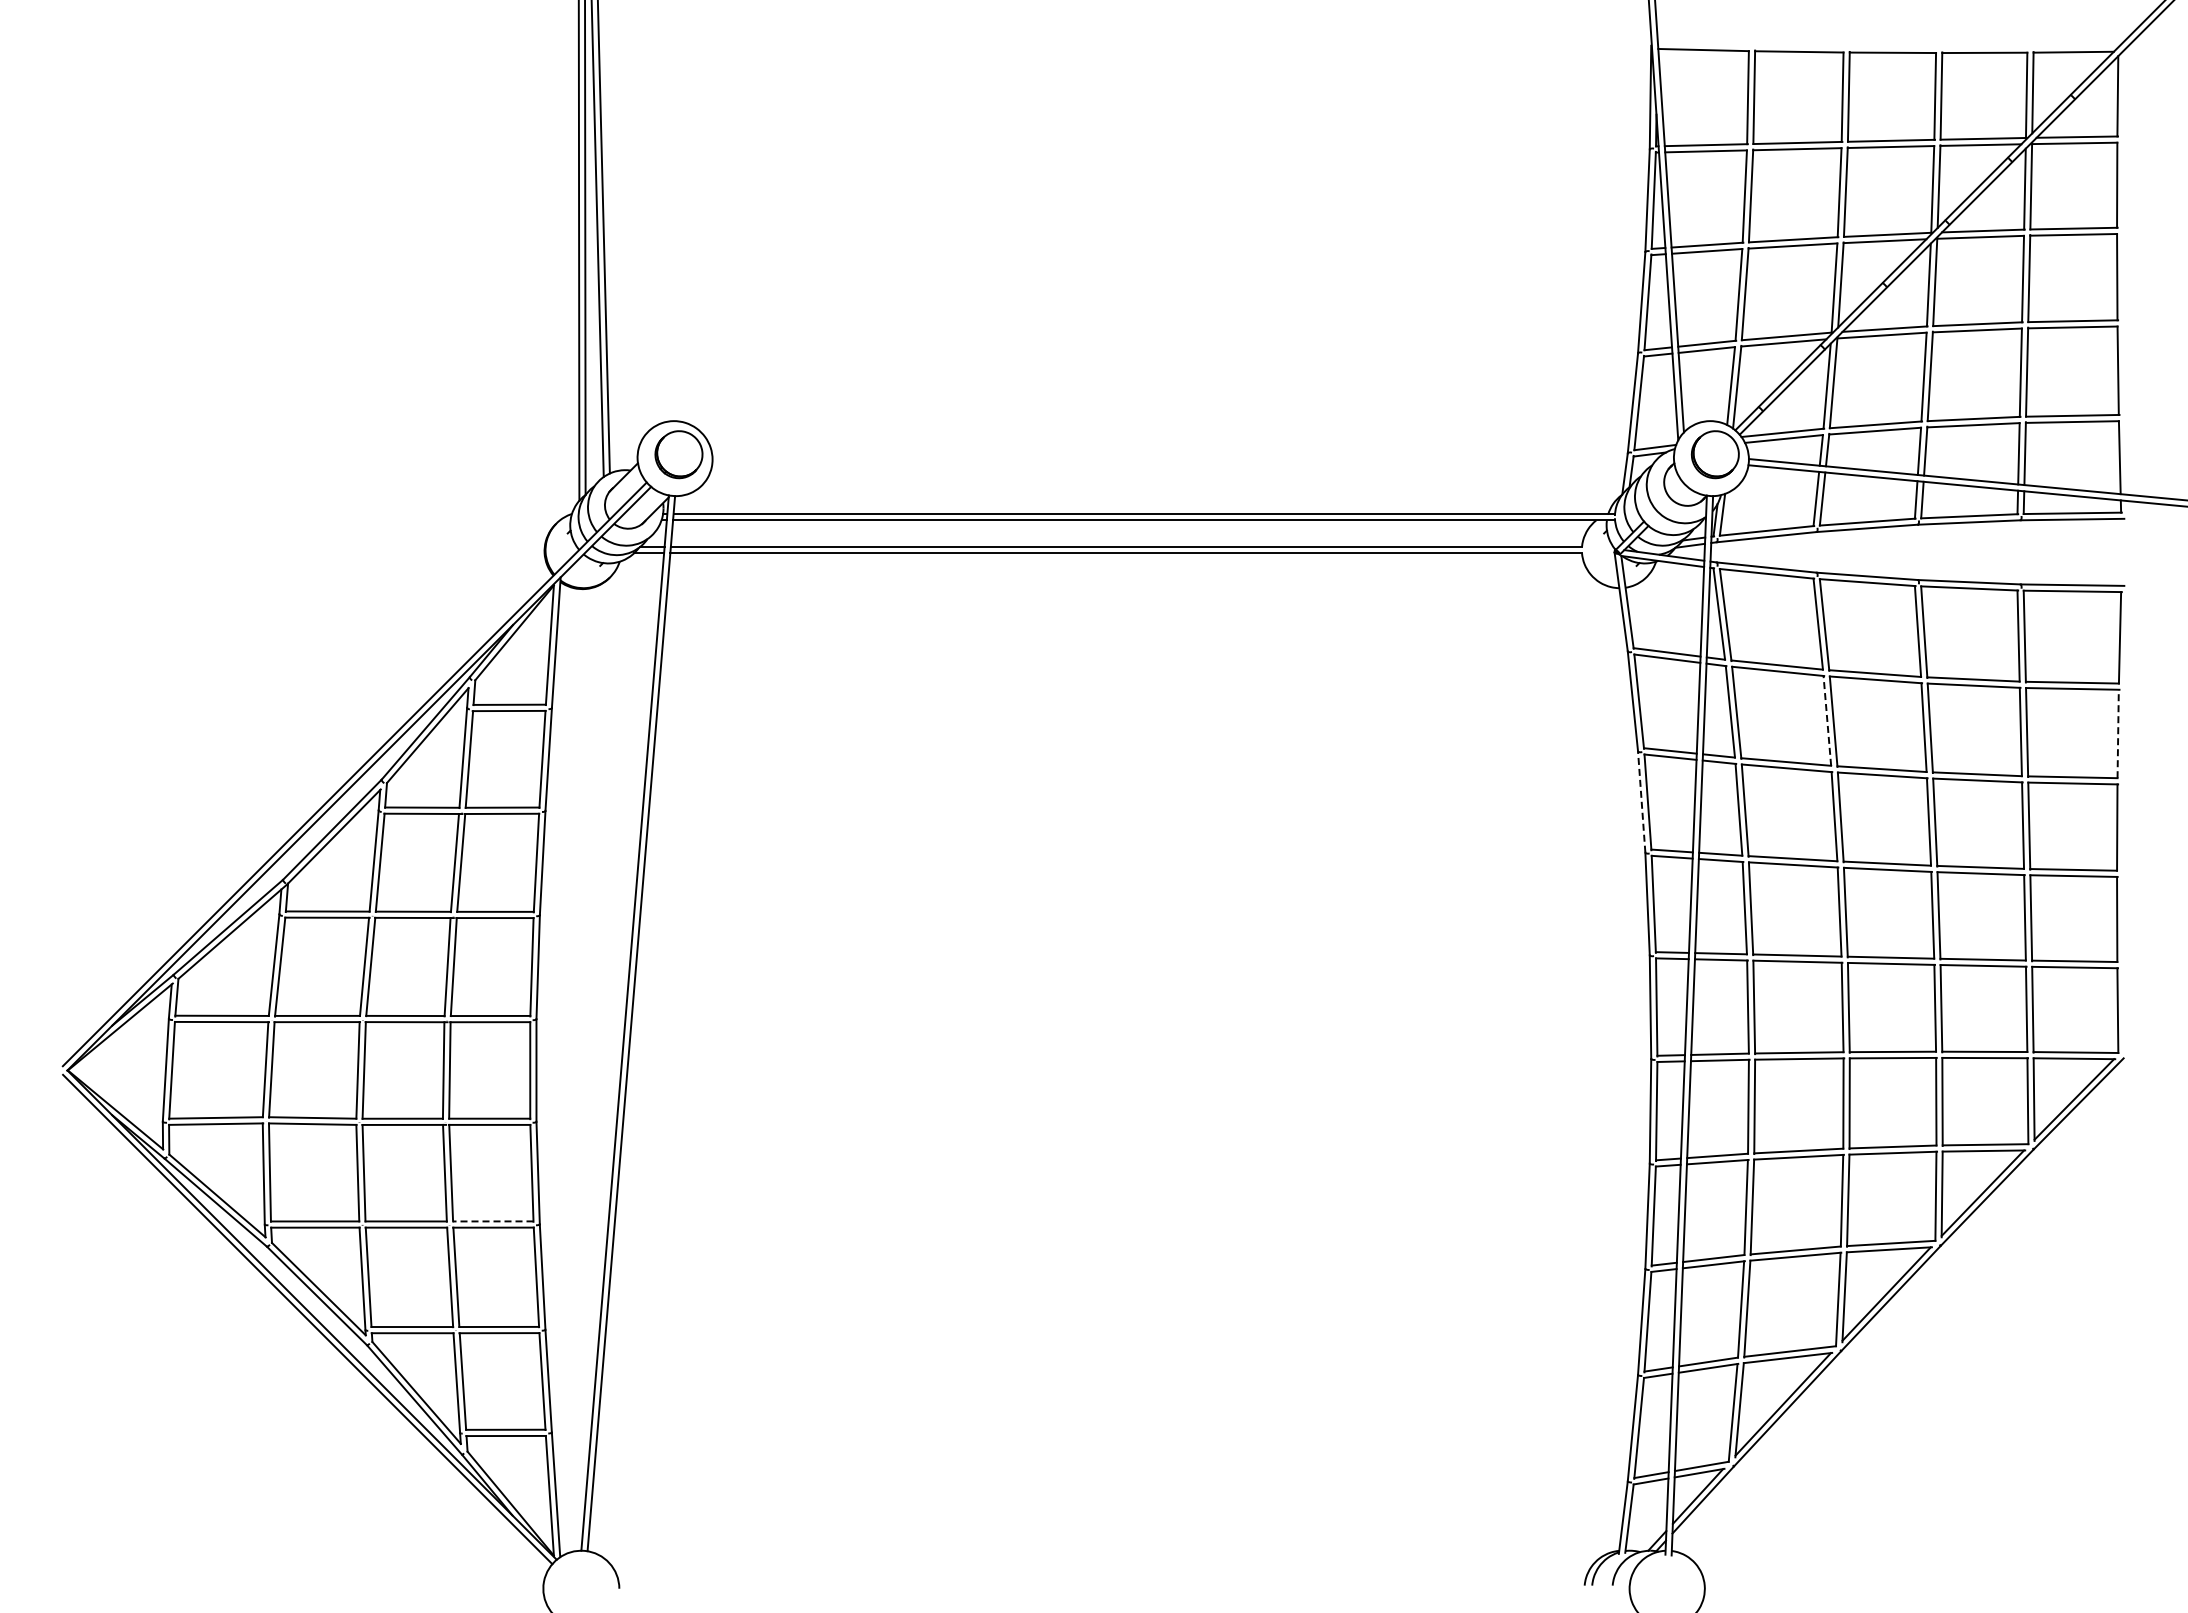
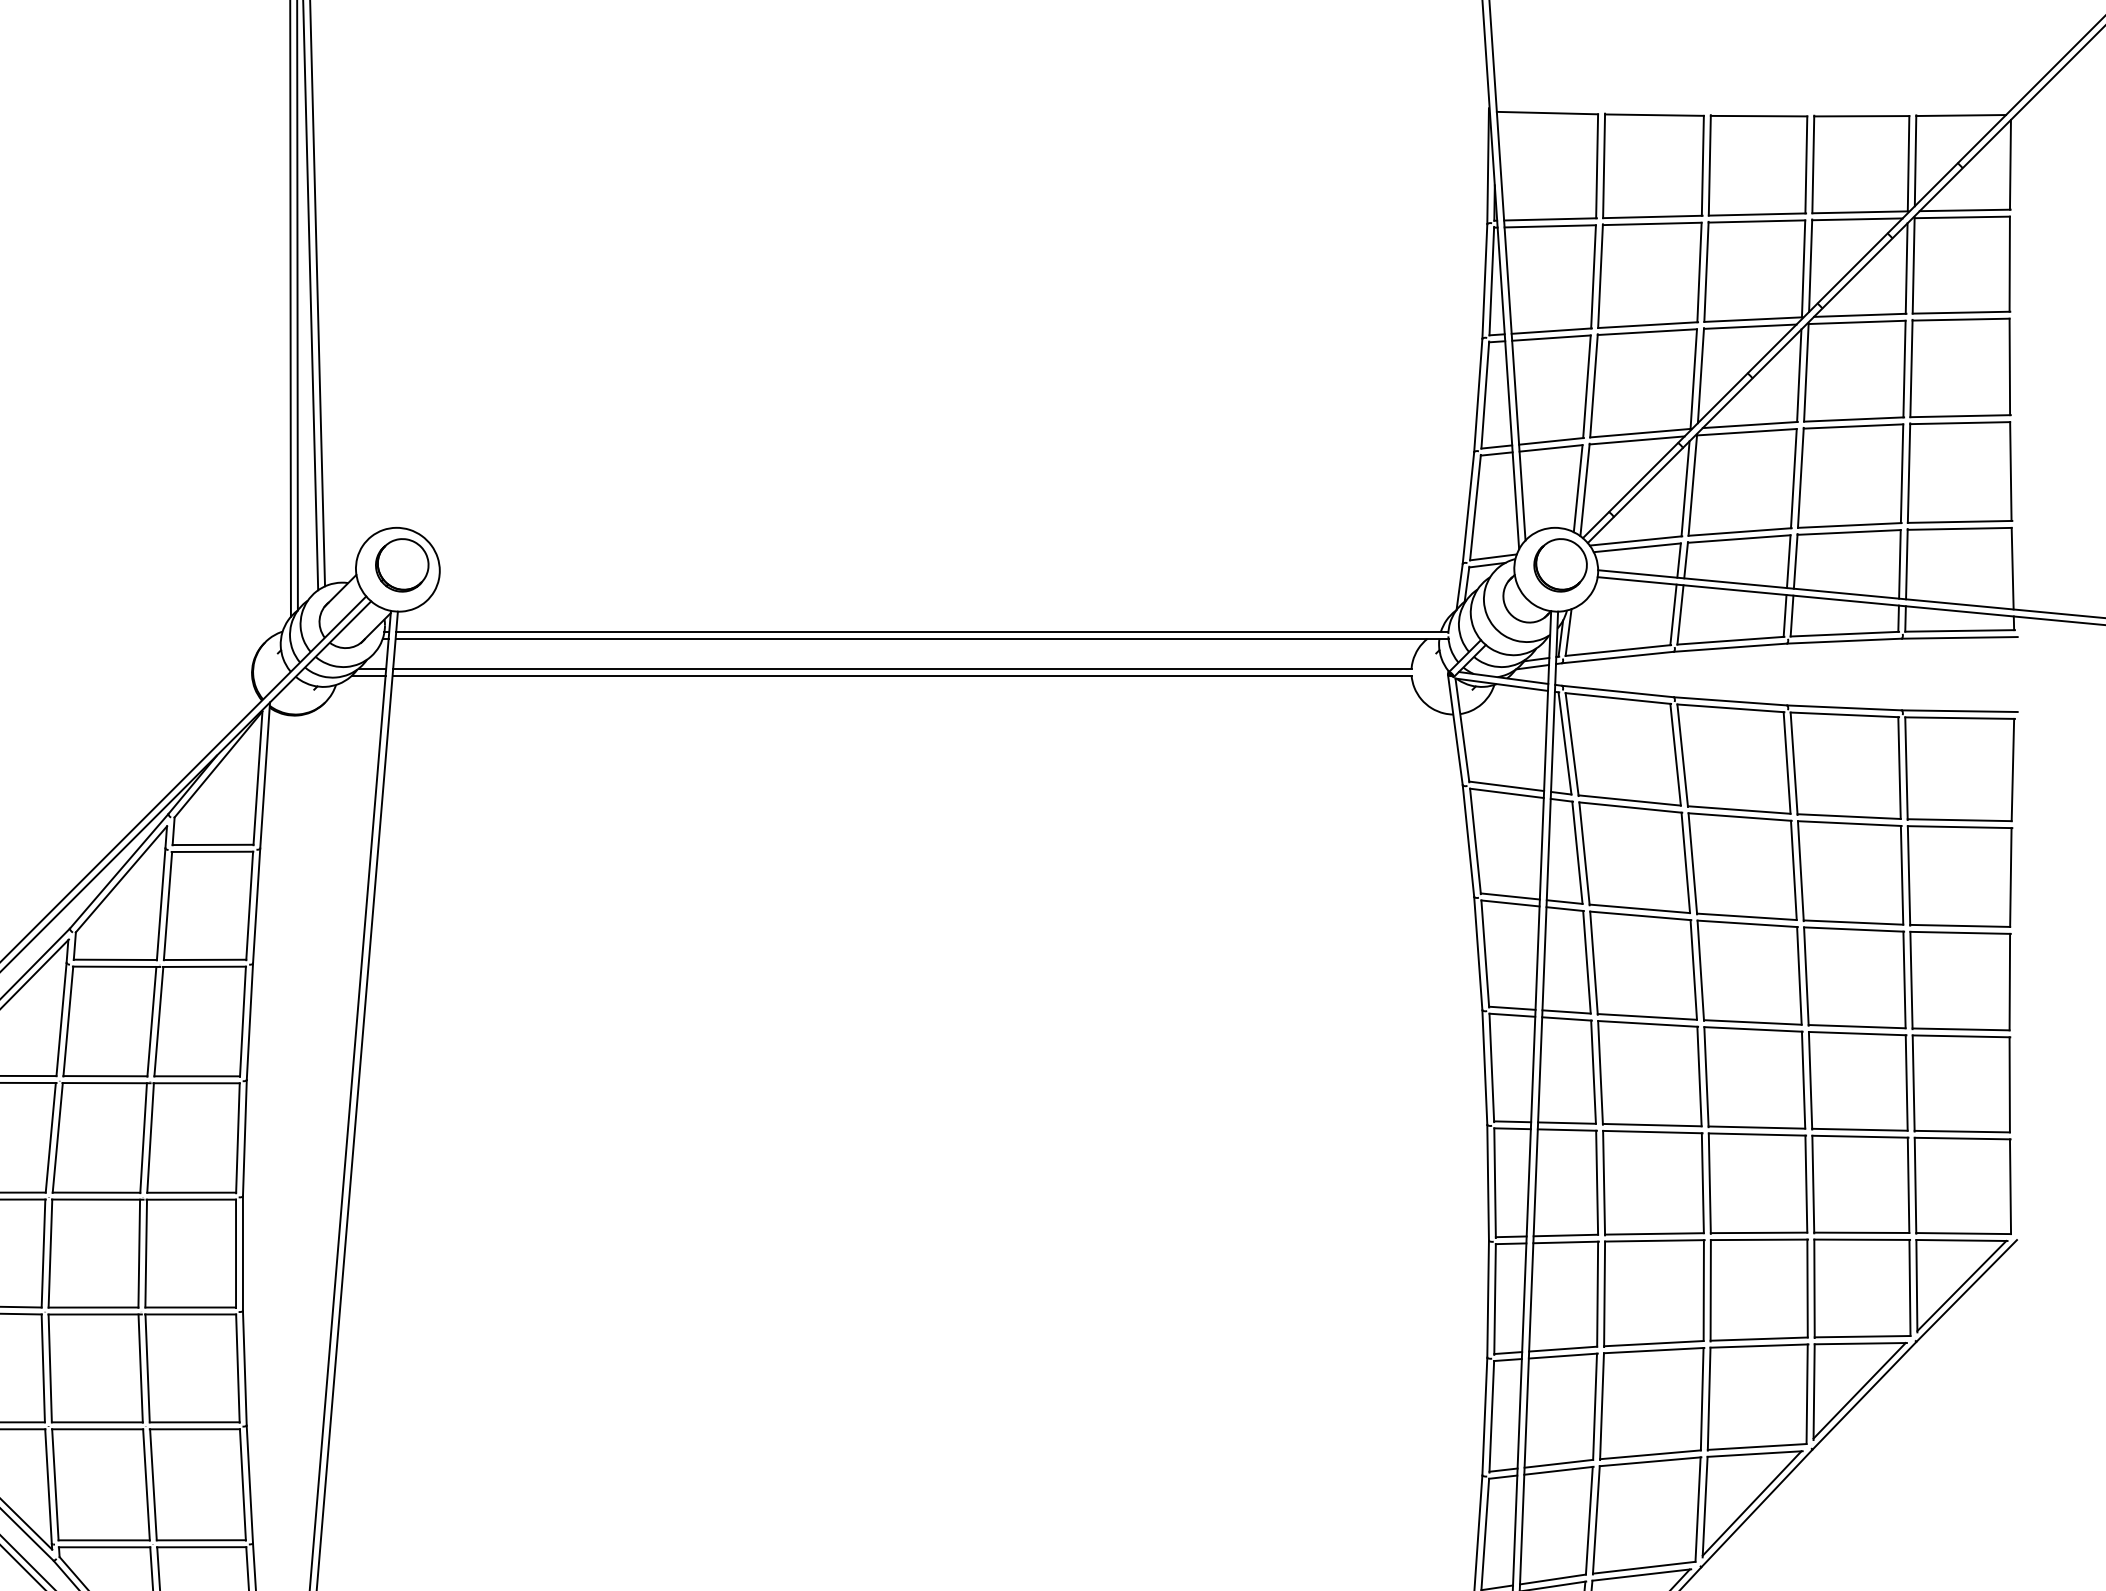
line: (1827, 720) -> (1685, 862), dashed -> solid
line: (2118, 733) -> (2011, 876), dashed -> solid
line: (1641, 802) -> (1478, 954), dashed -> solid
line: (492, 1221) -> (193, 1422), dashed -> solid

